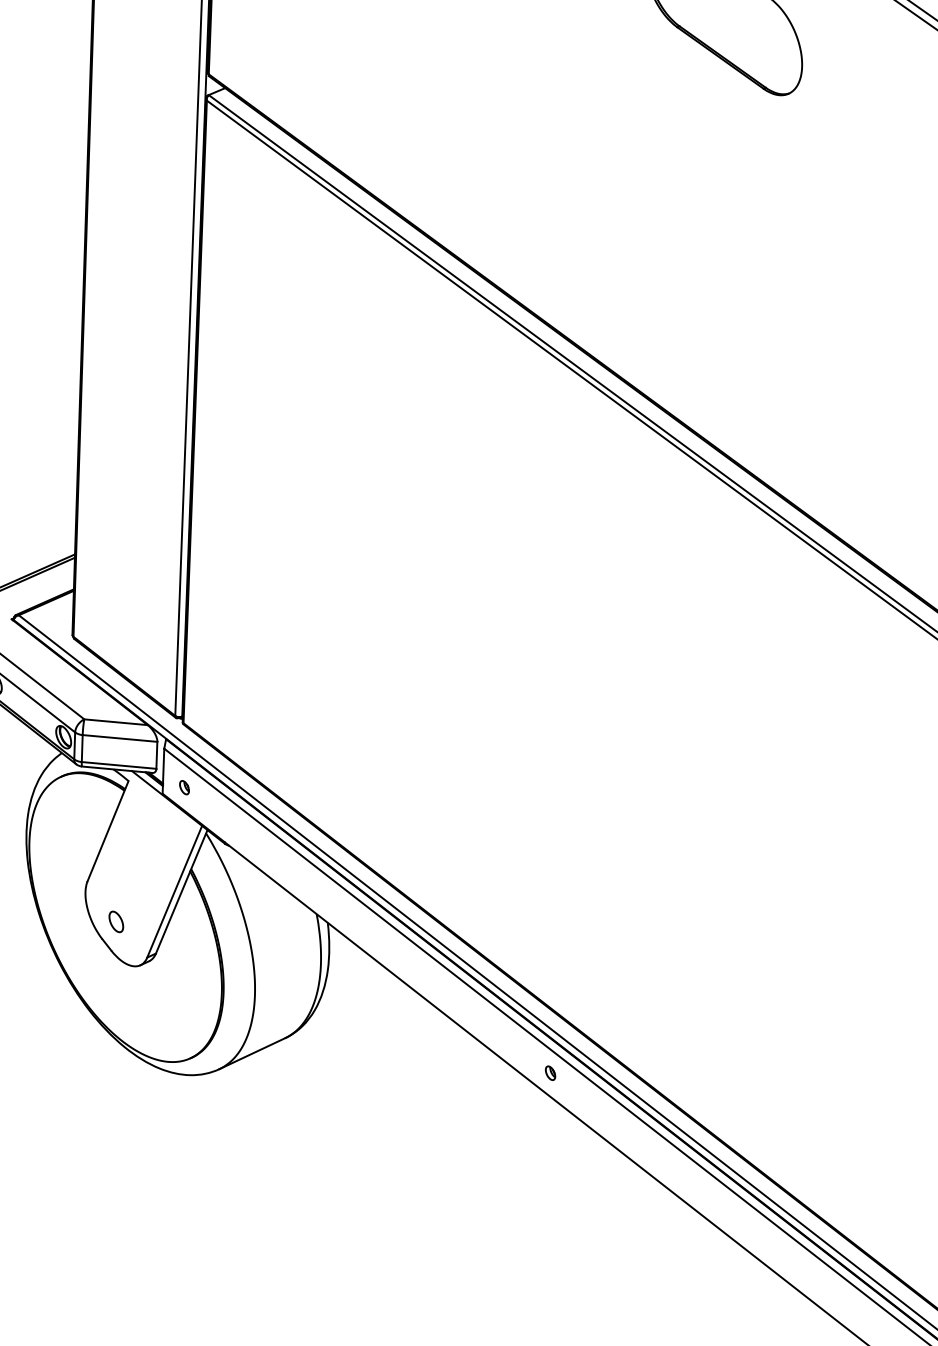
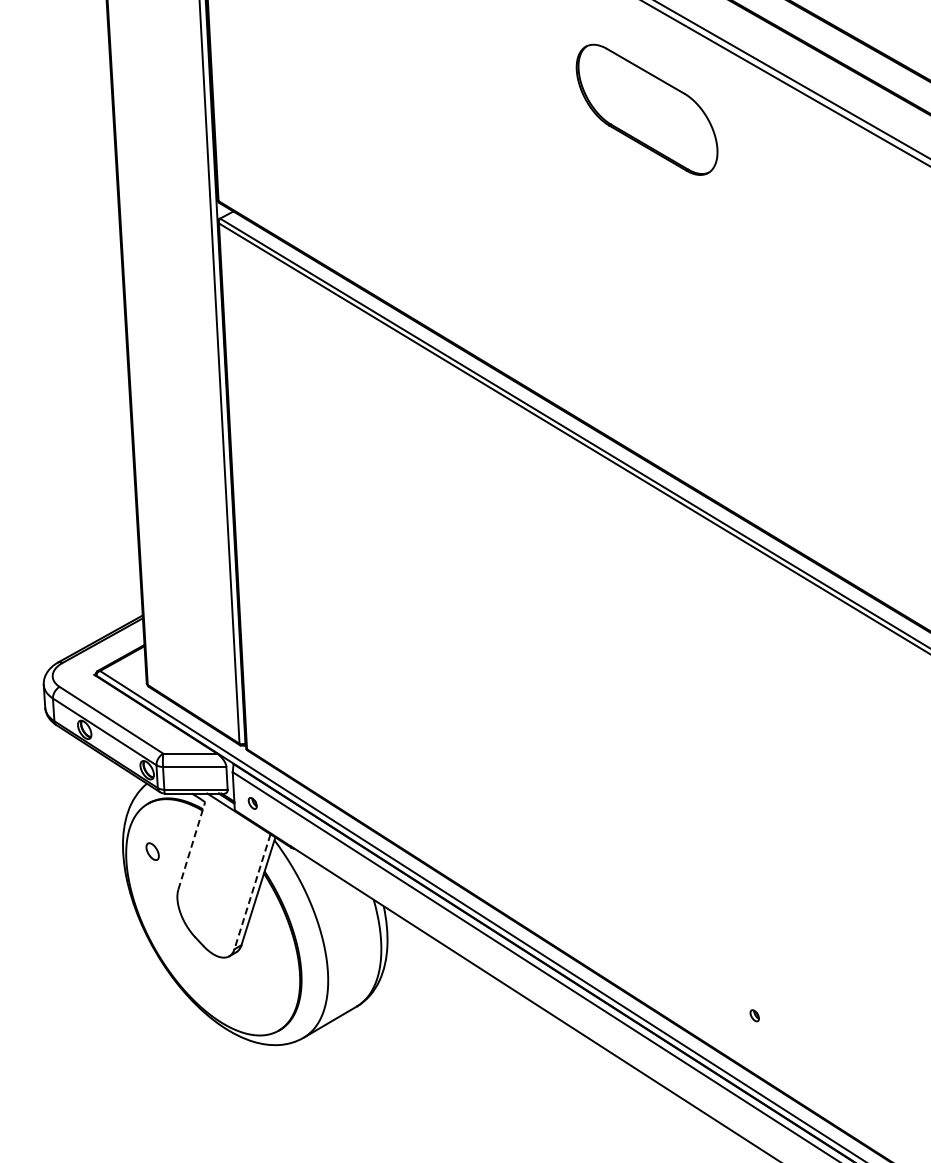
line: (107, 830) -> (191, 845), solid -> dashed
line: (174, 892) -> (252, 892), solid -> dashed
part: (116, 921) -> (152, 851), moved
part: (550, 1072) -> (754, 1015), moved

